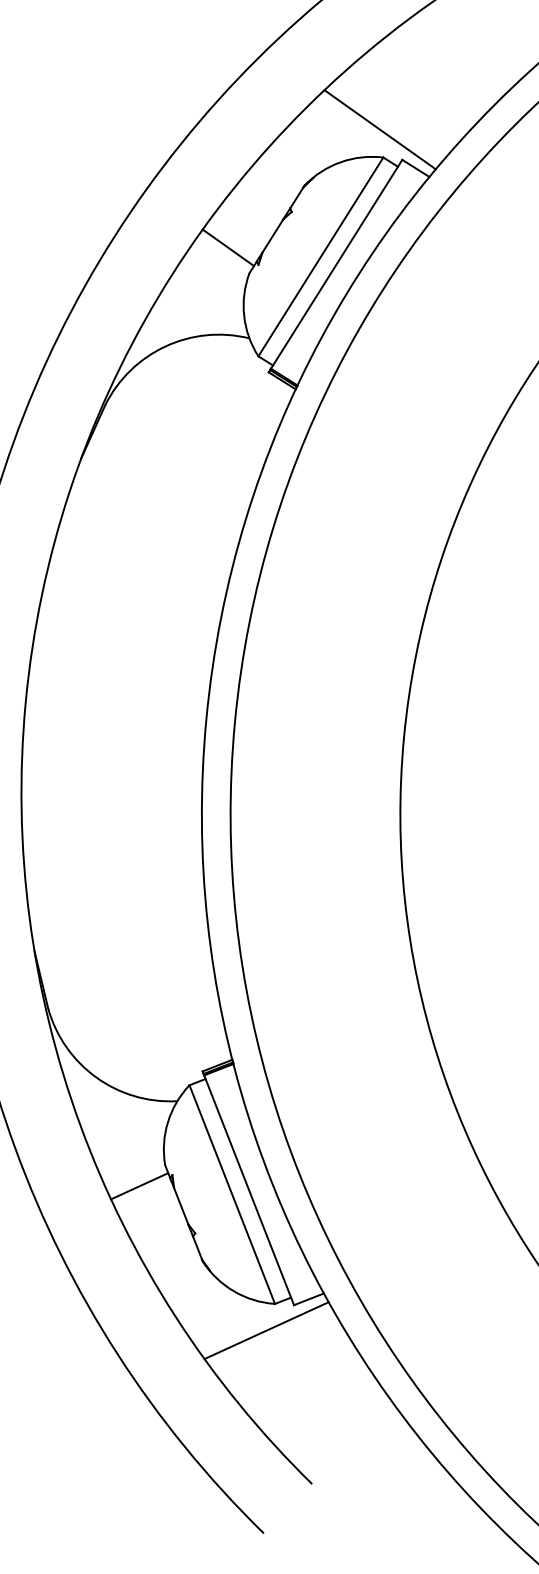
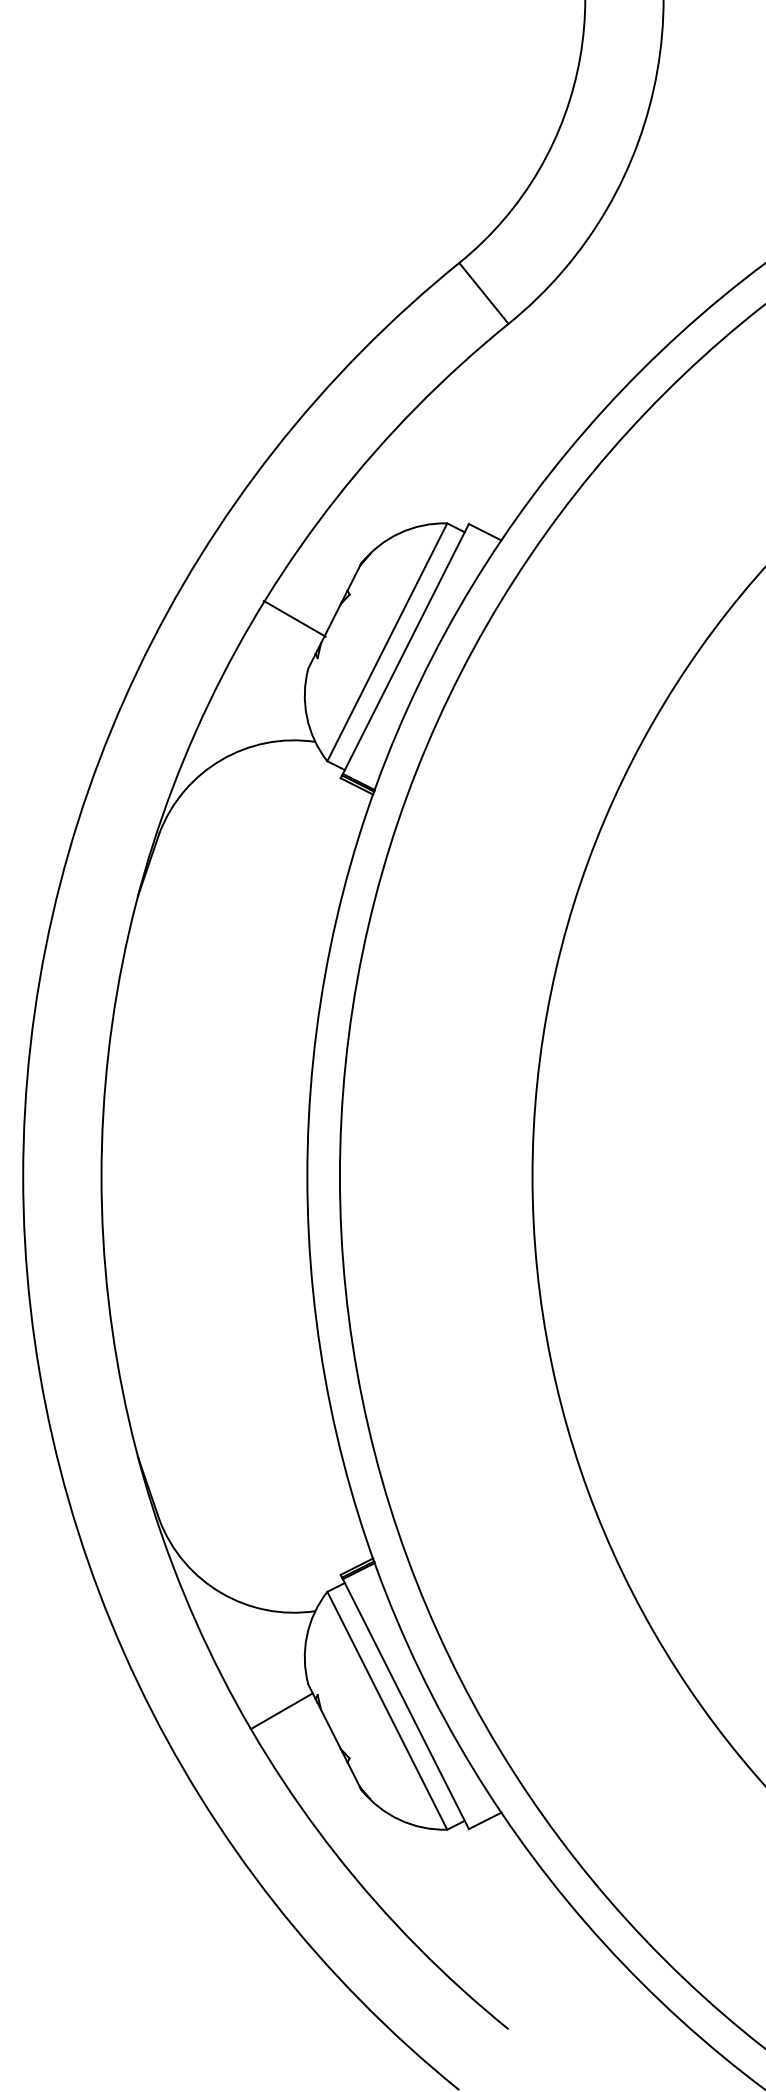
line: (379, 129) -> (440, 492), removed
line: (228, 247) -> (294, 618), moved
line: (266, 1330) -> (440, 1860), removed

